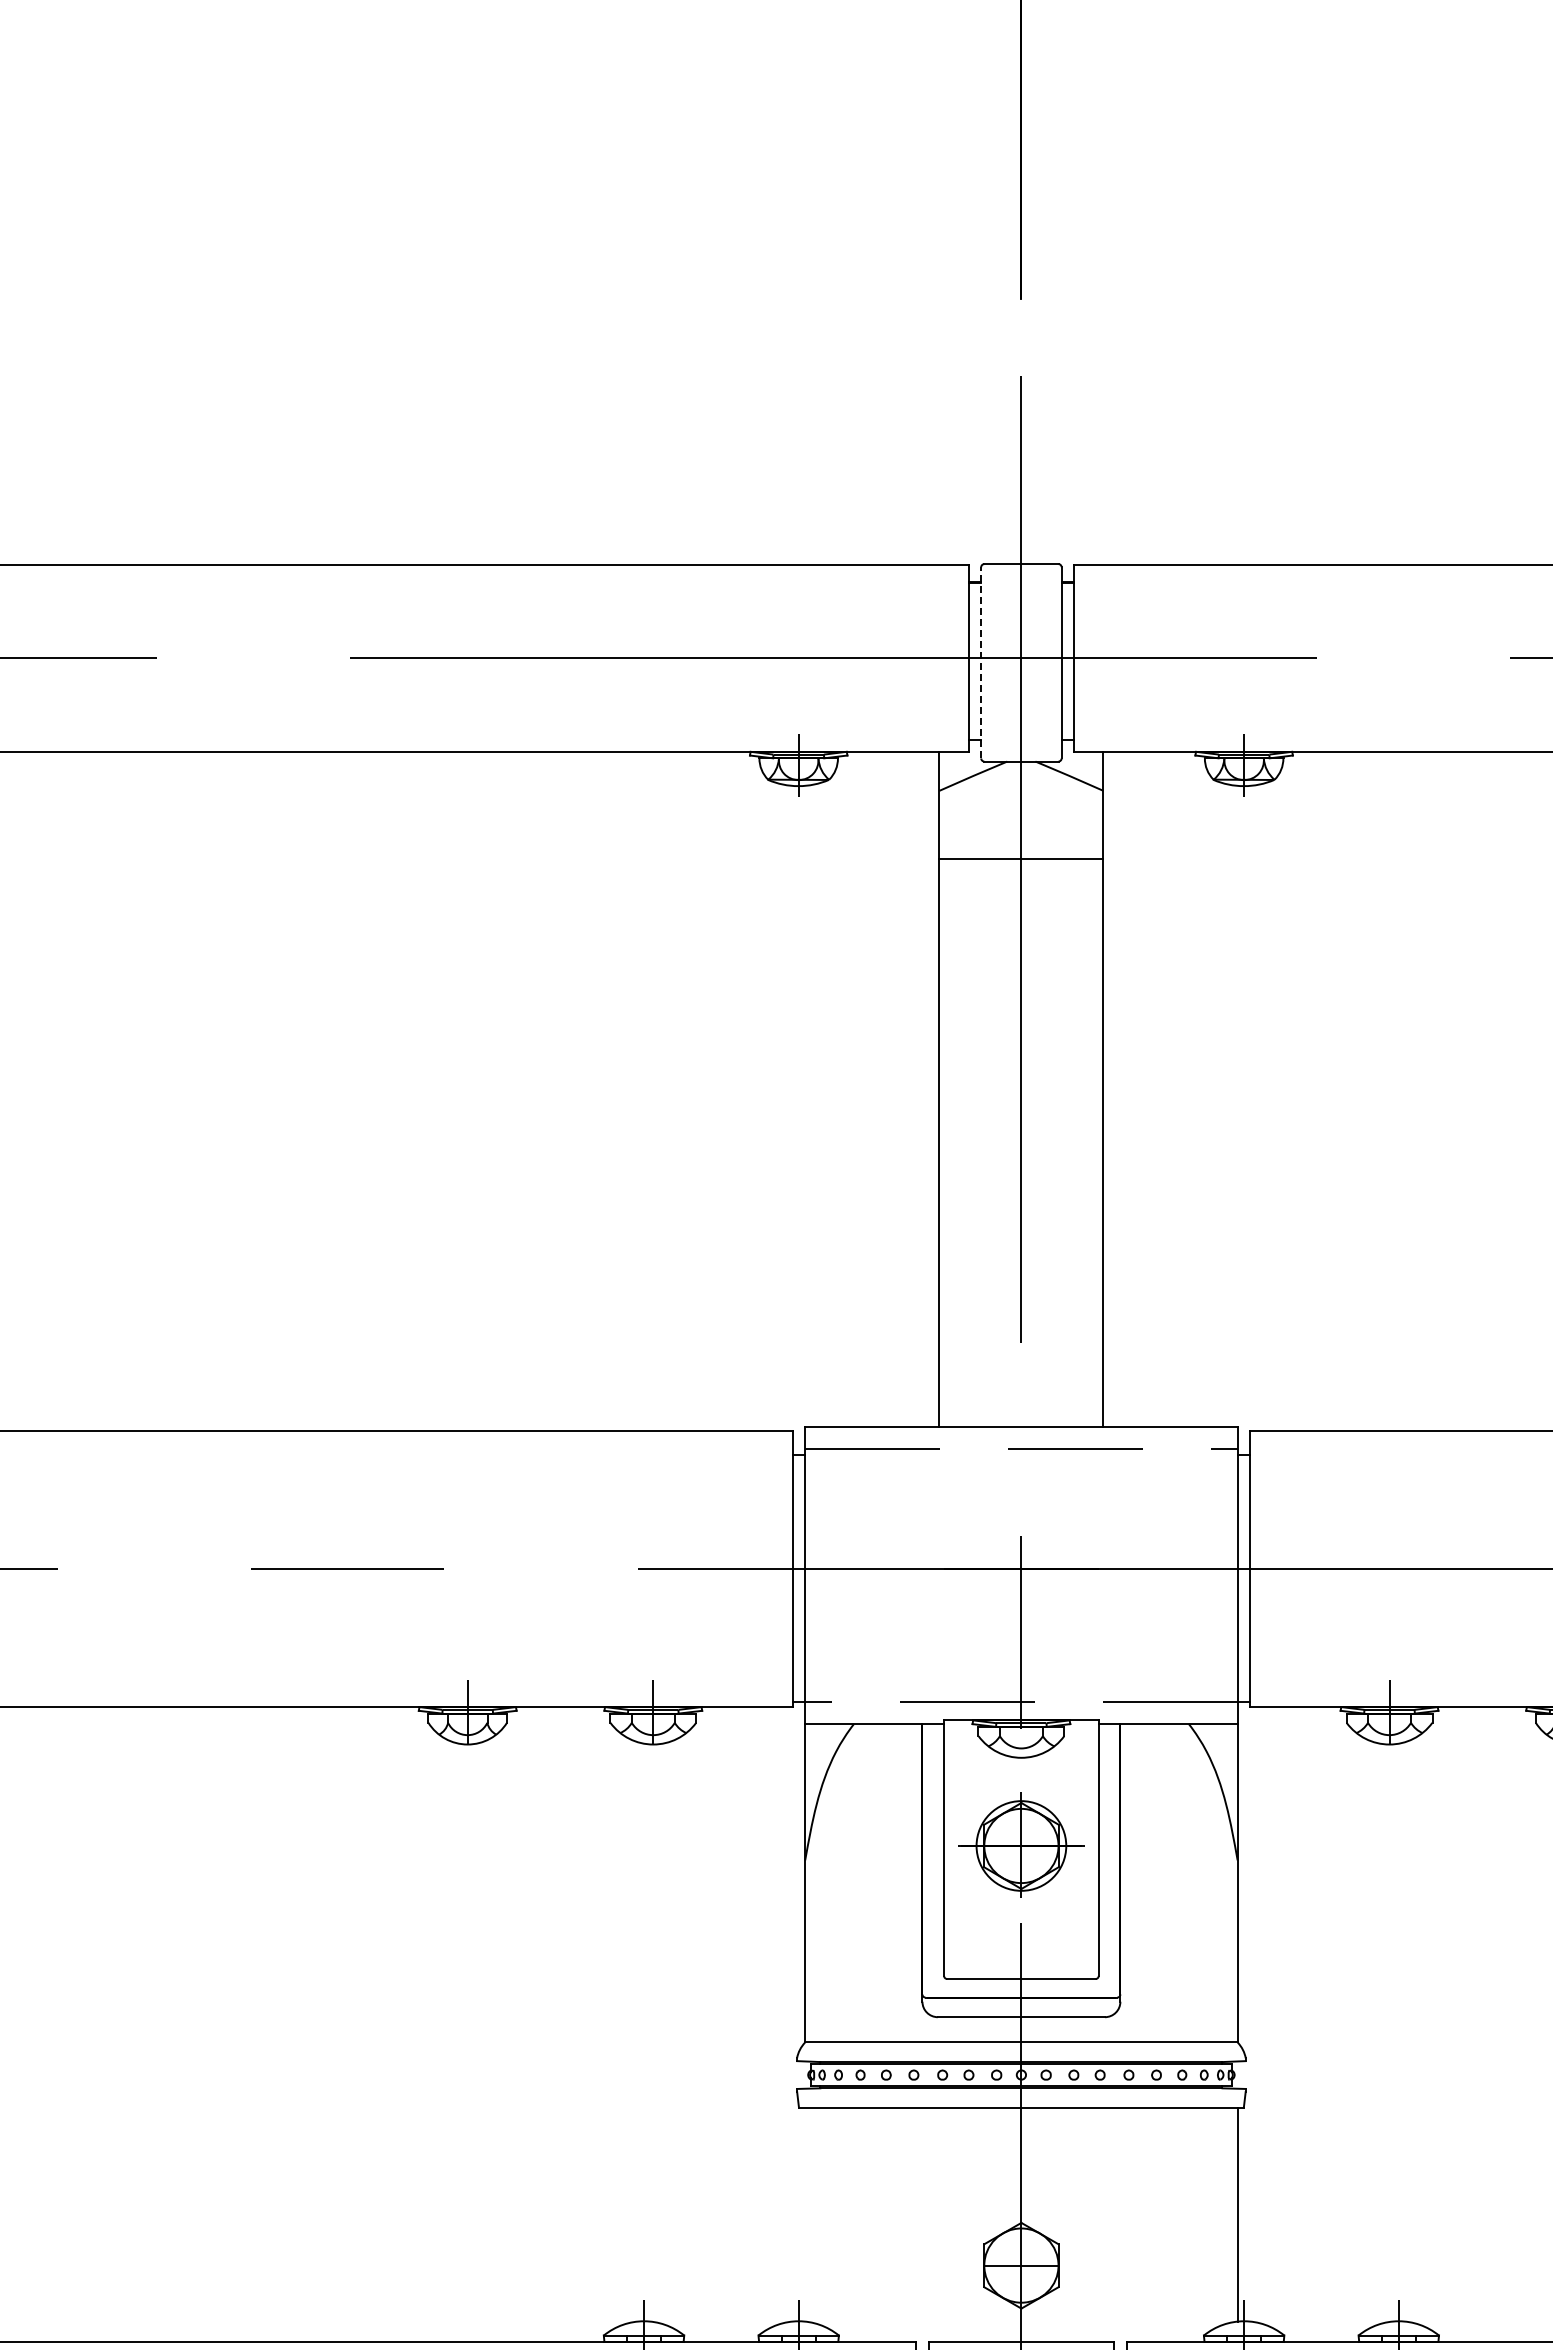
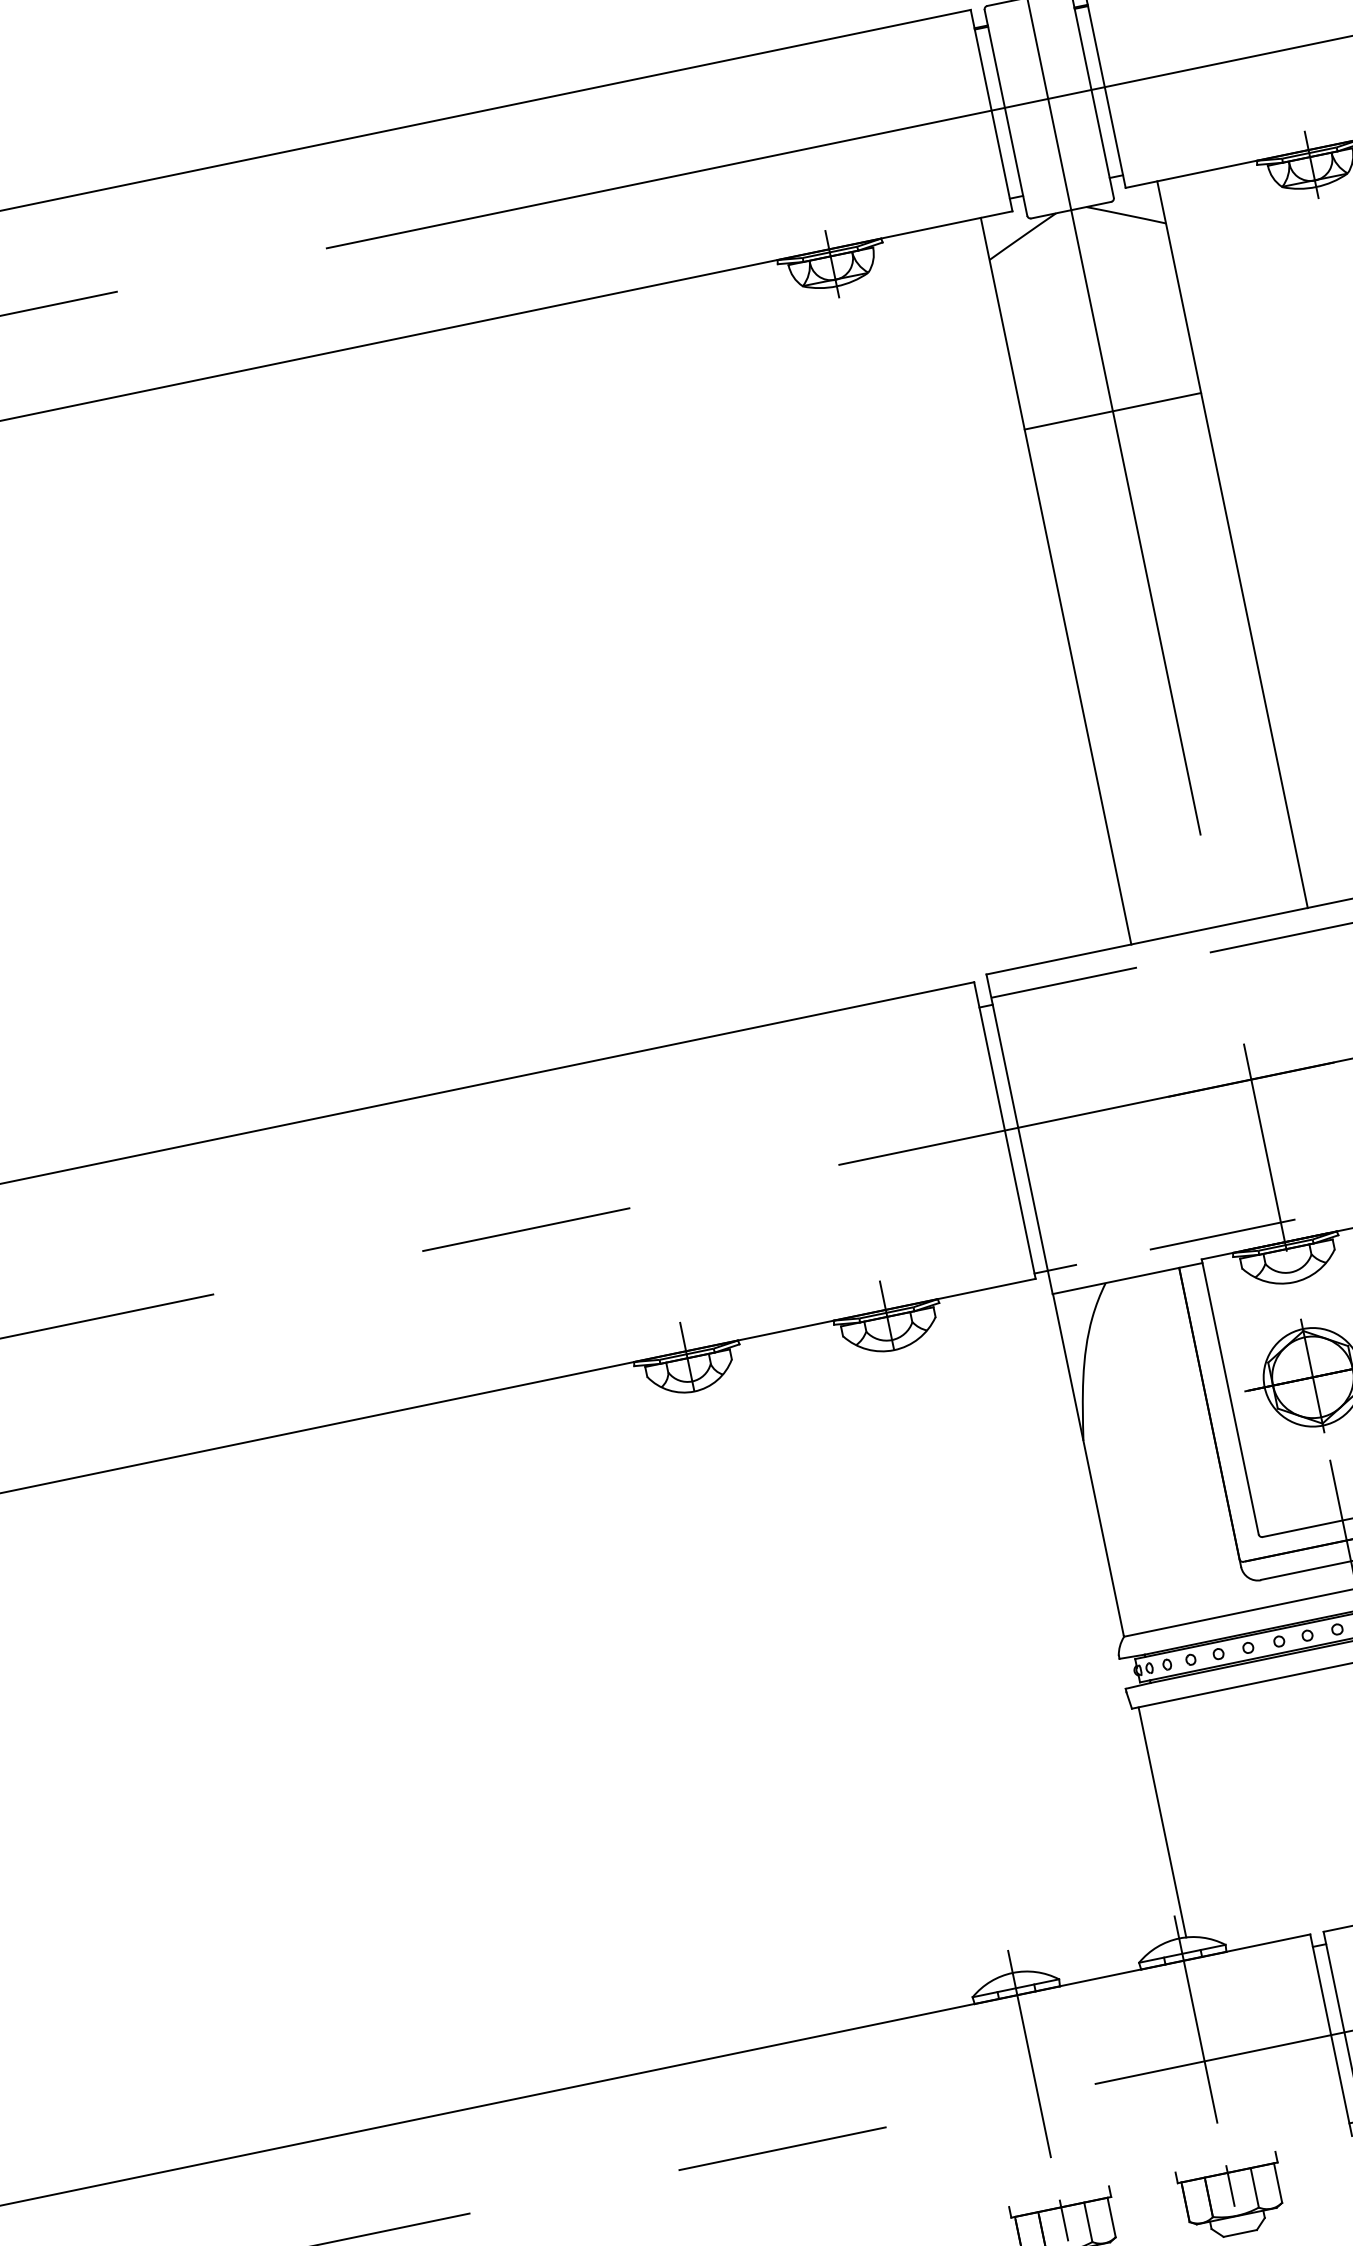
line: (981, 662) -> (1006, 112), dashed -> solid
line: (1021, 859) -> (1113, 411), moved
line: (805, 2214) -> (1162, 1822), added

